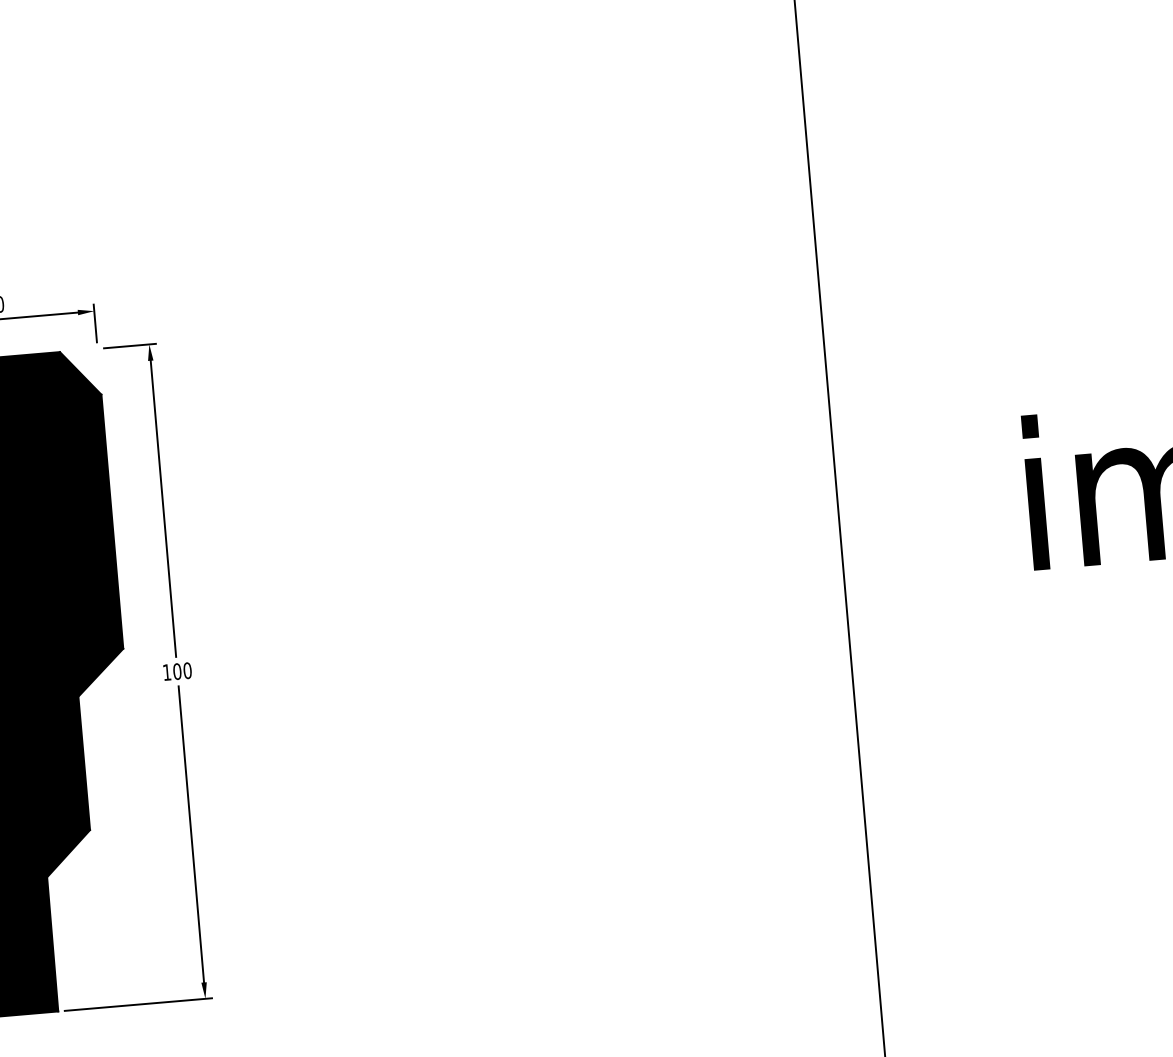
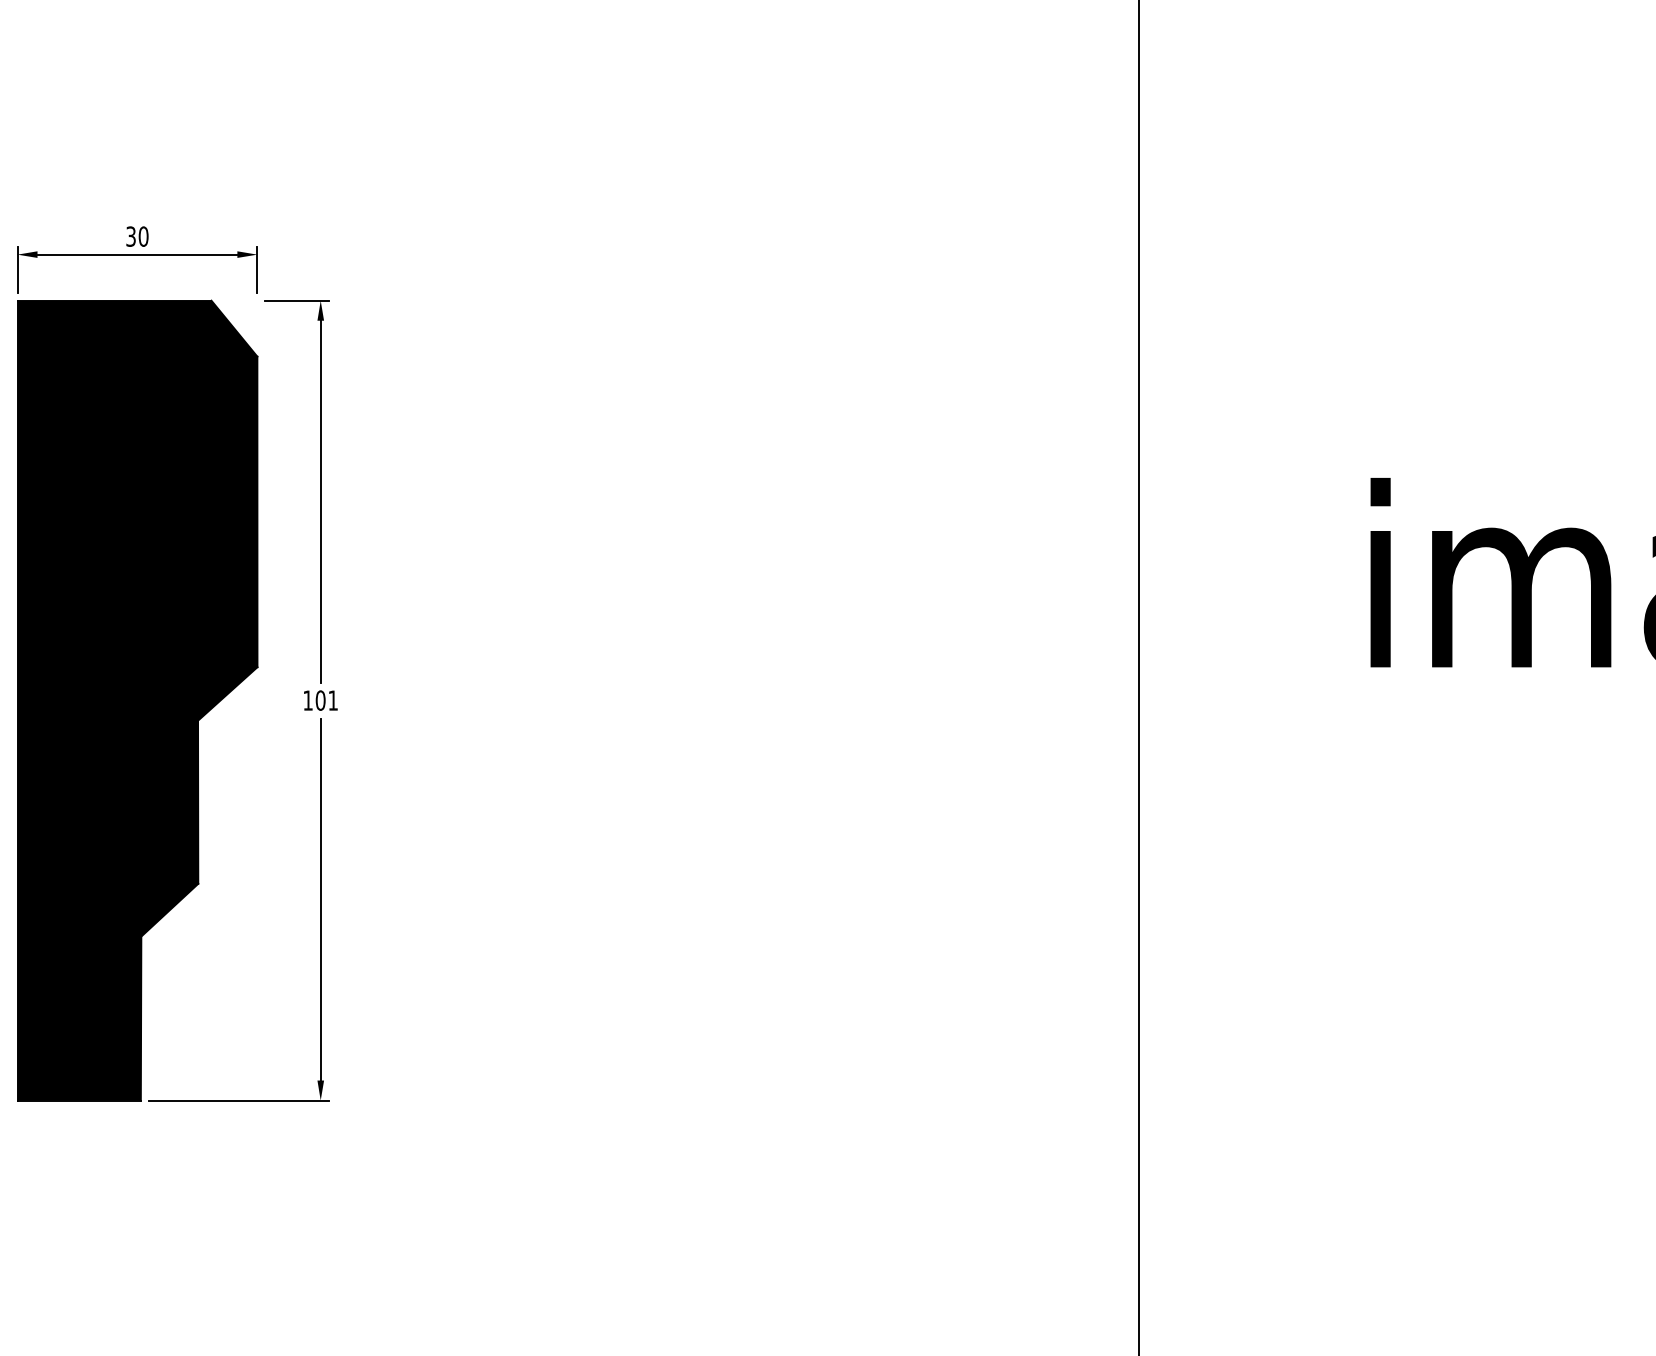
text: (187, 670) -> (333, 700), 100 -> 101

